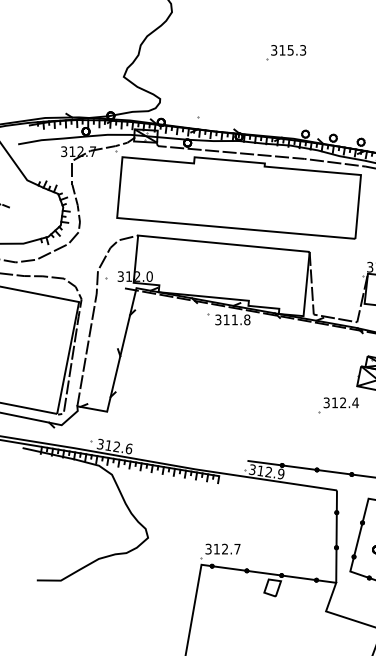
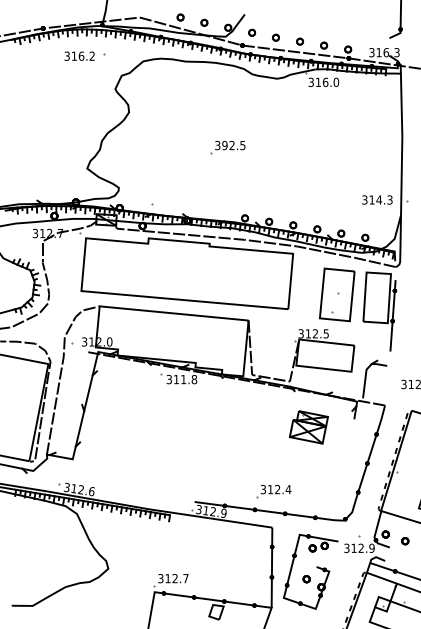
text: (292, 50) -> (233, 145), 315.3 -> 392.5
part: (338, 405) -> (273, 491), moved

